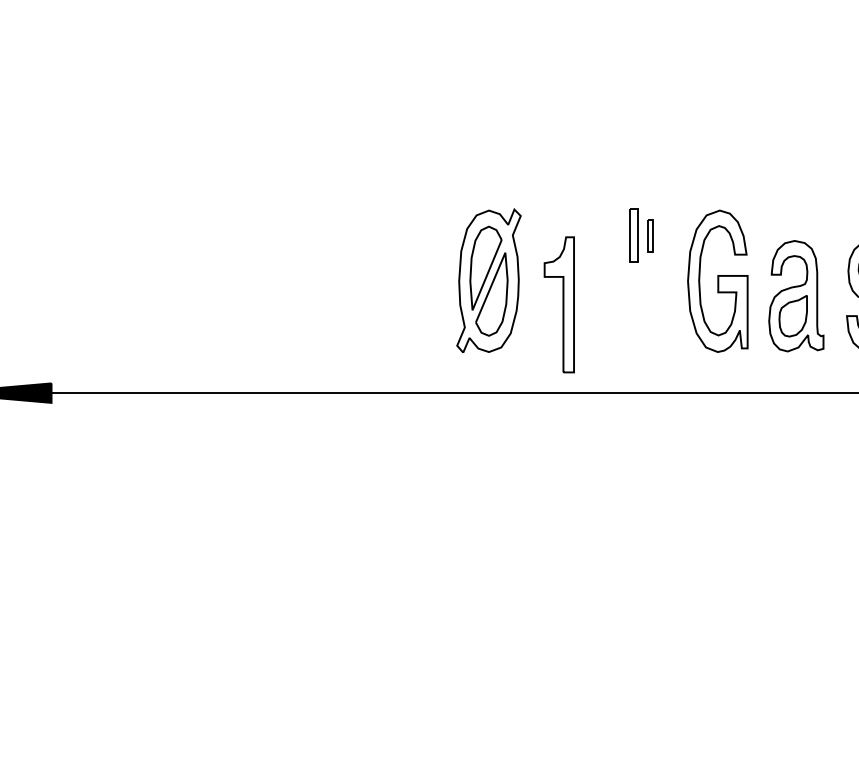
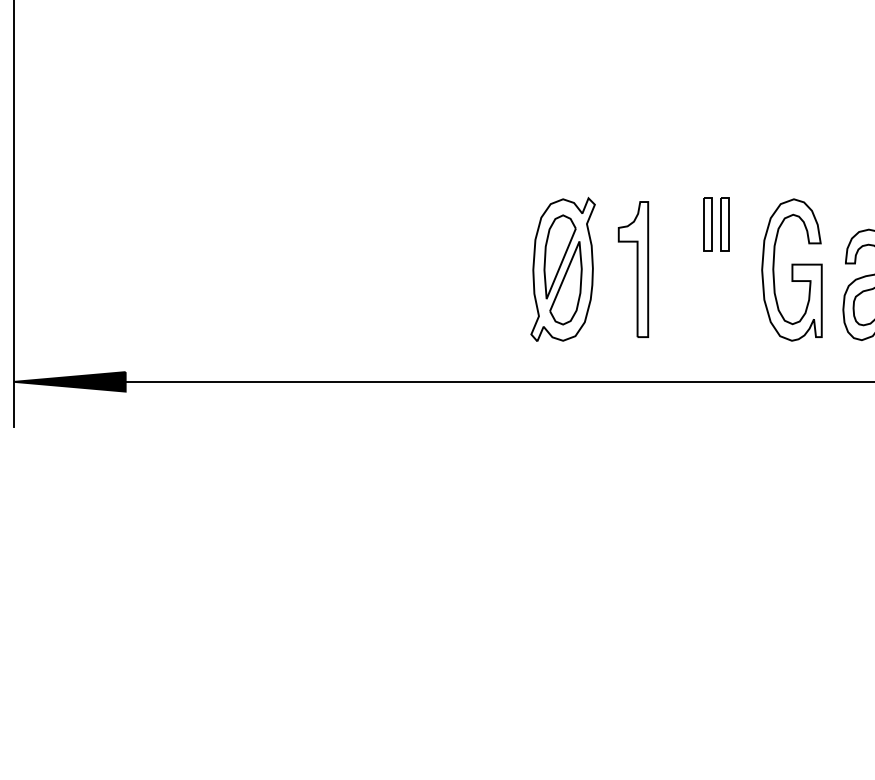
part: (650, 235) -> (724, 224), size x1.67
part: (559, 304) -> (633, 269), moved

